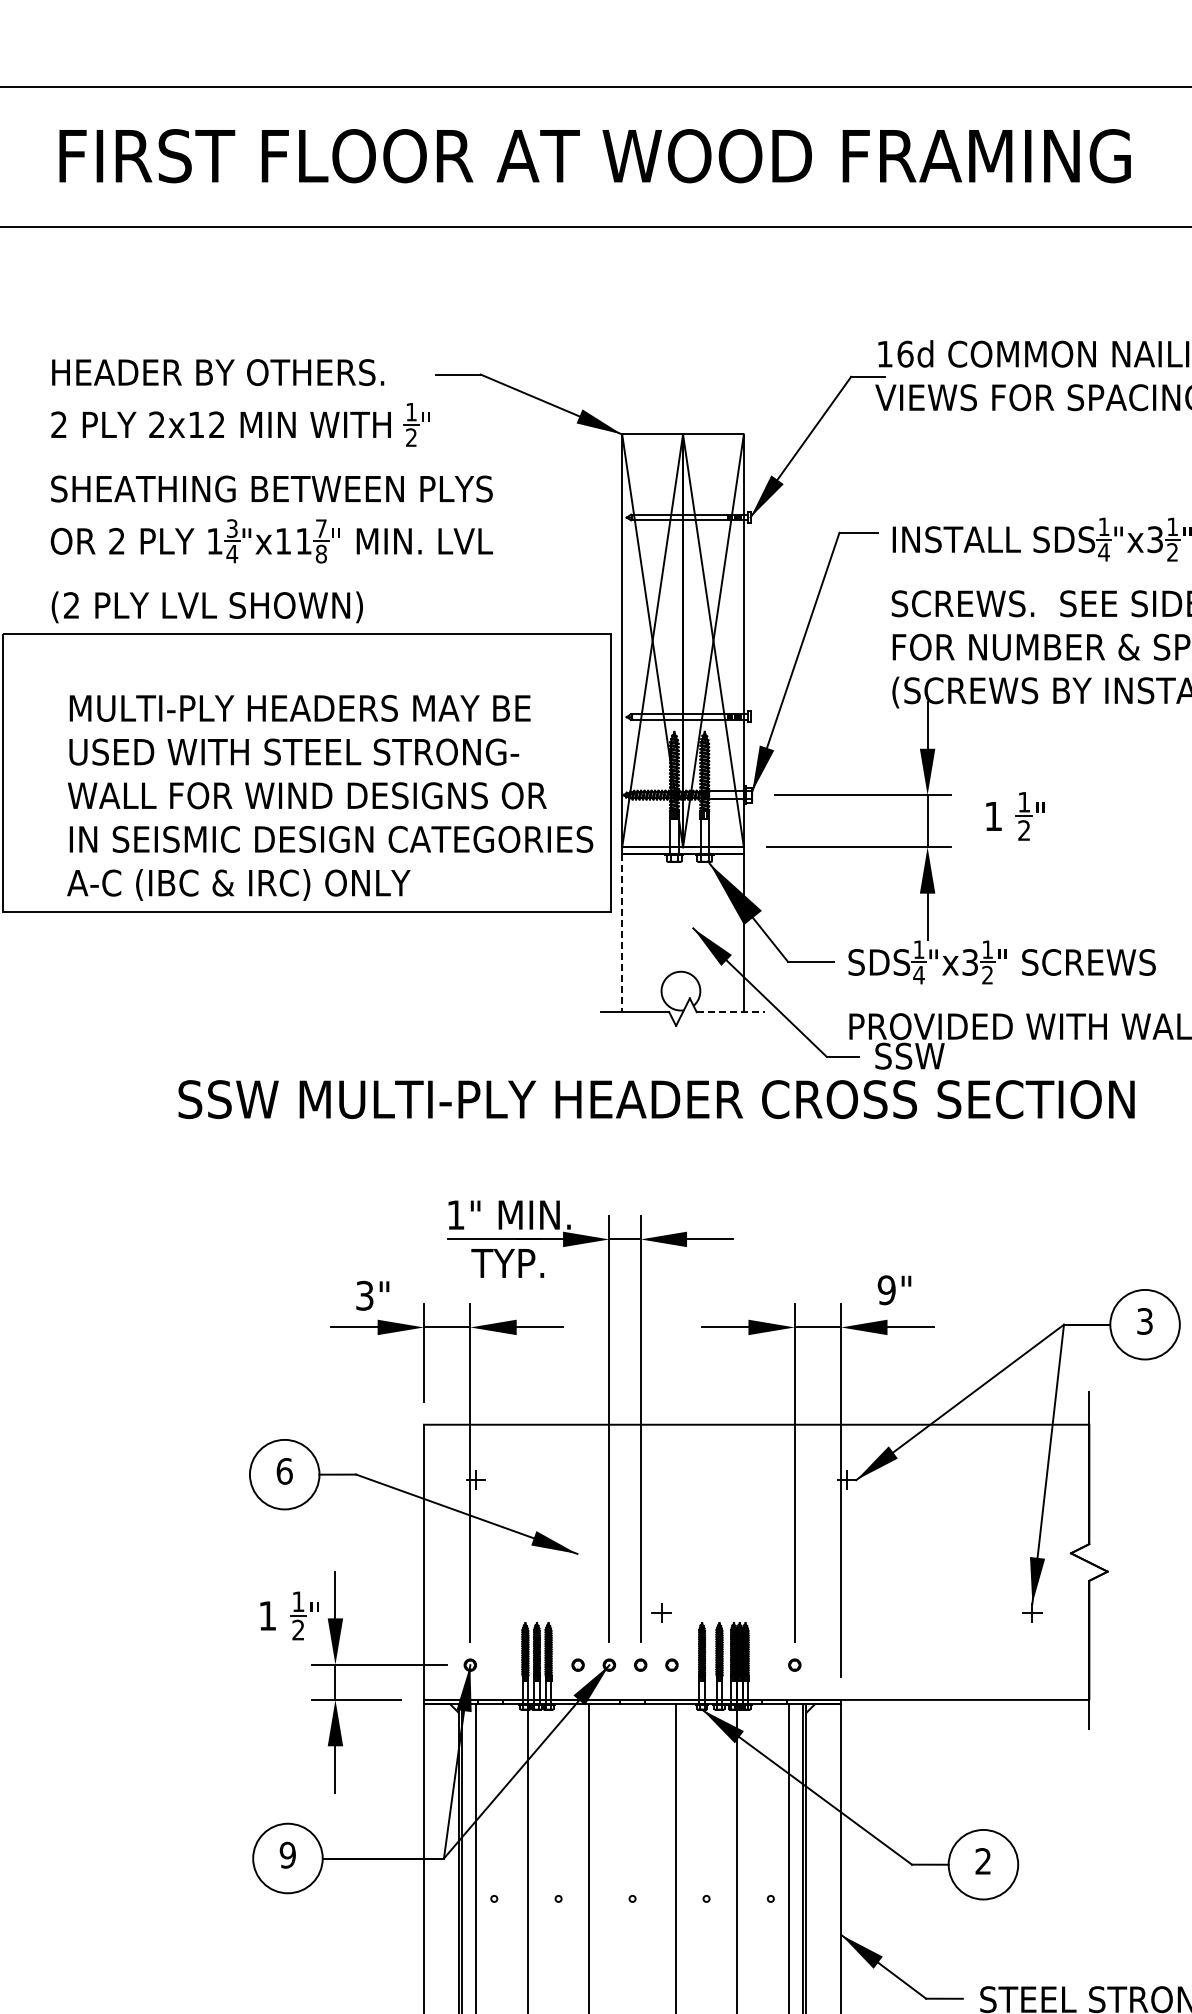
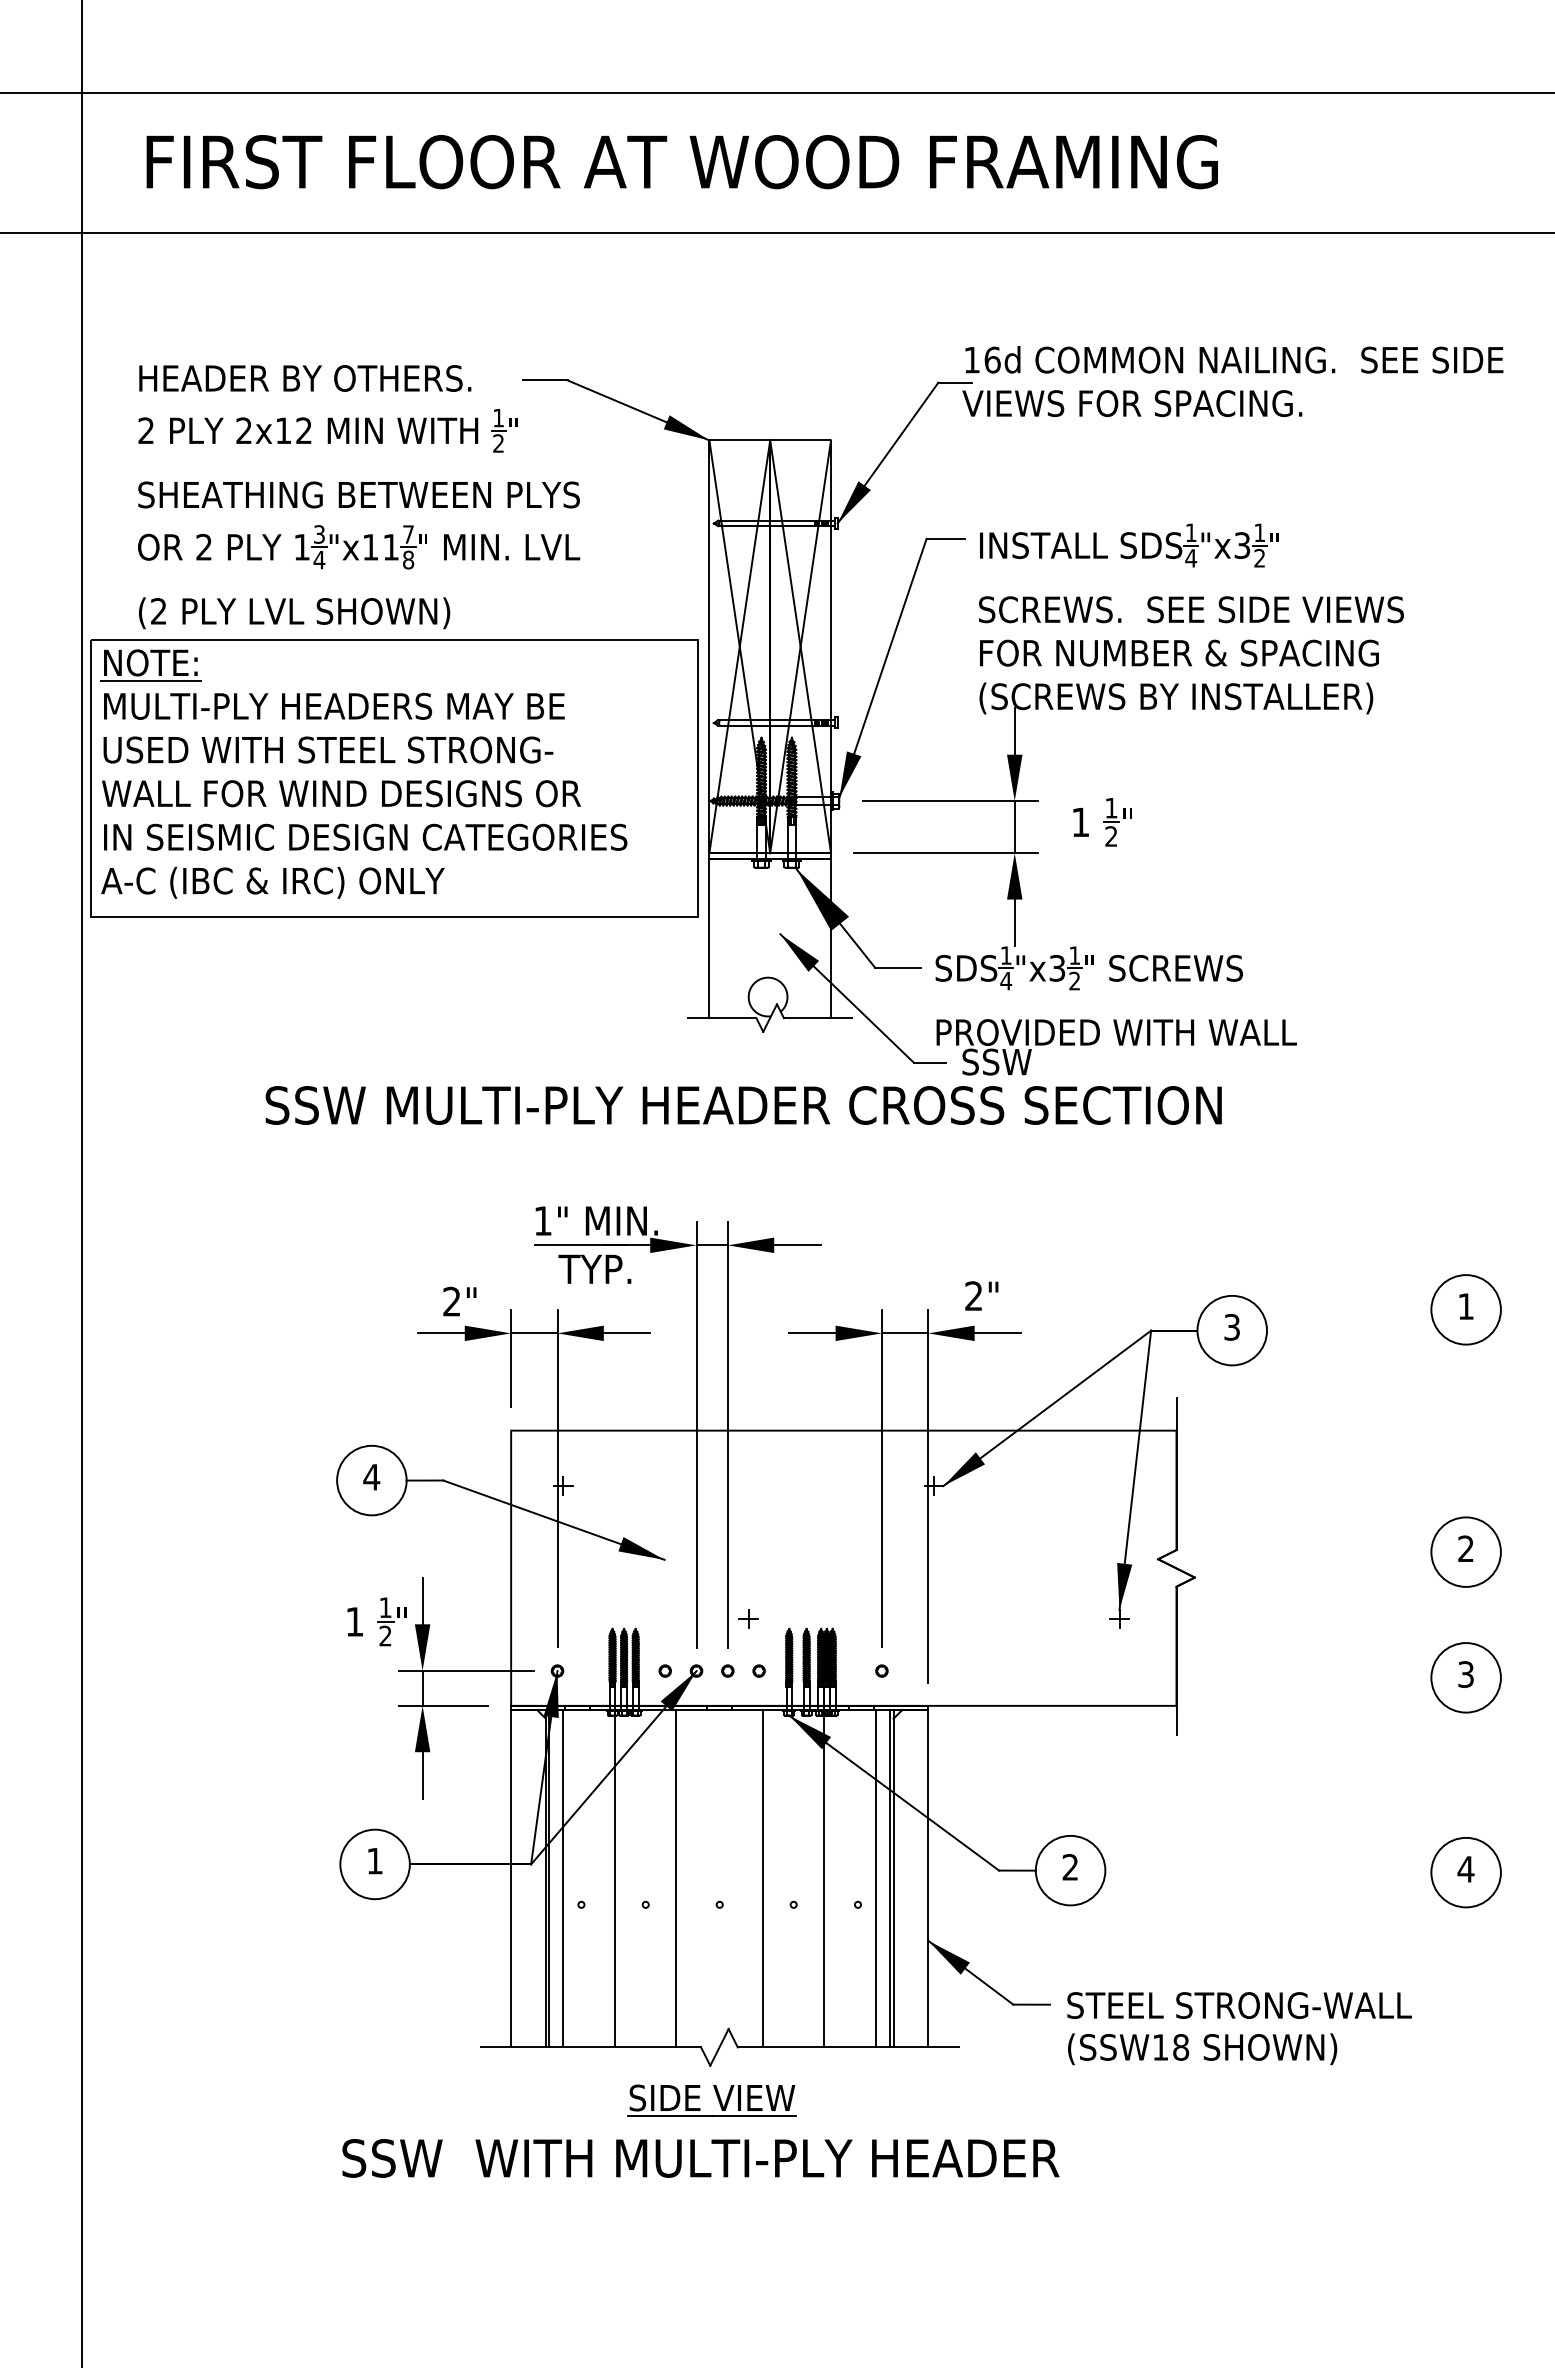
part: (63, 659) -> (150, 665), added
text: (330, 797) -> (364, 795), moved
line: (622, 933) -> (709, 939), dashed -> solid
line: (731, 1012) -> (818, 1018), dashed -> solid
text: (886, 1290) -> (973, 1296), 9" -> 2"
text: (364, 1295) -> (451, 1301), 3" -> 2"
text: (284, 1470) -> (371, 1476), 6 -> 4
text: (287, 1854) -> (374, 1860), 9 -> 1

